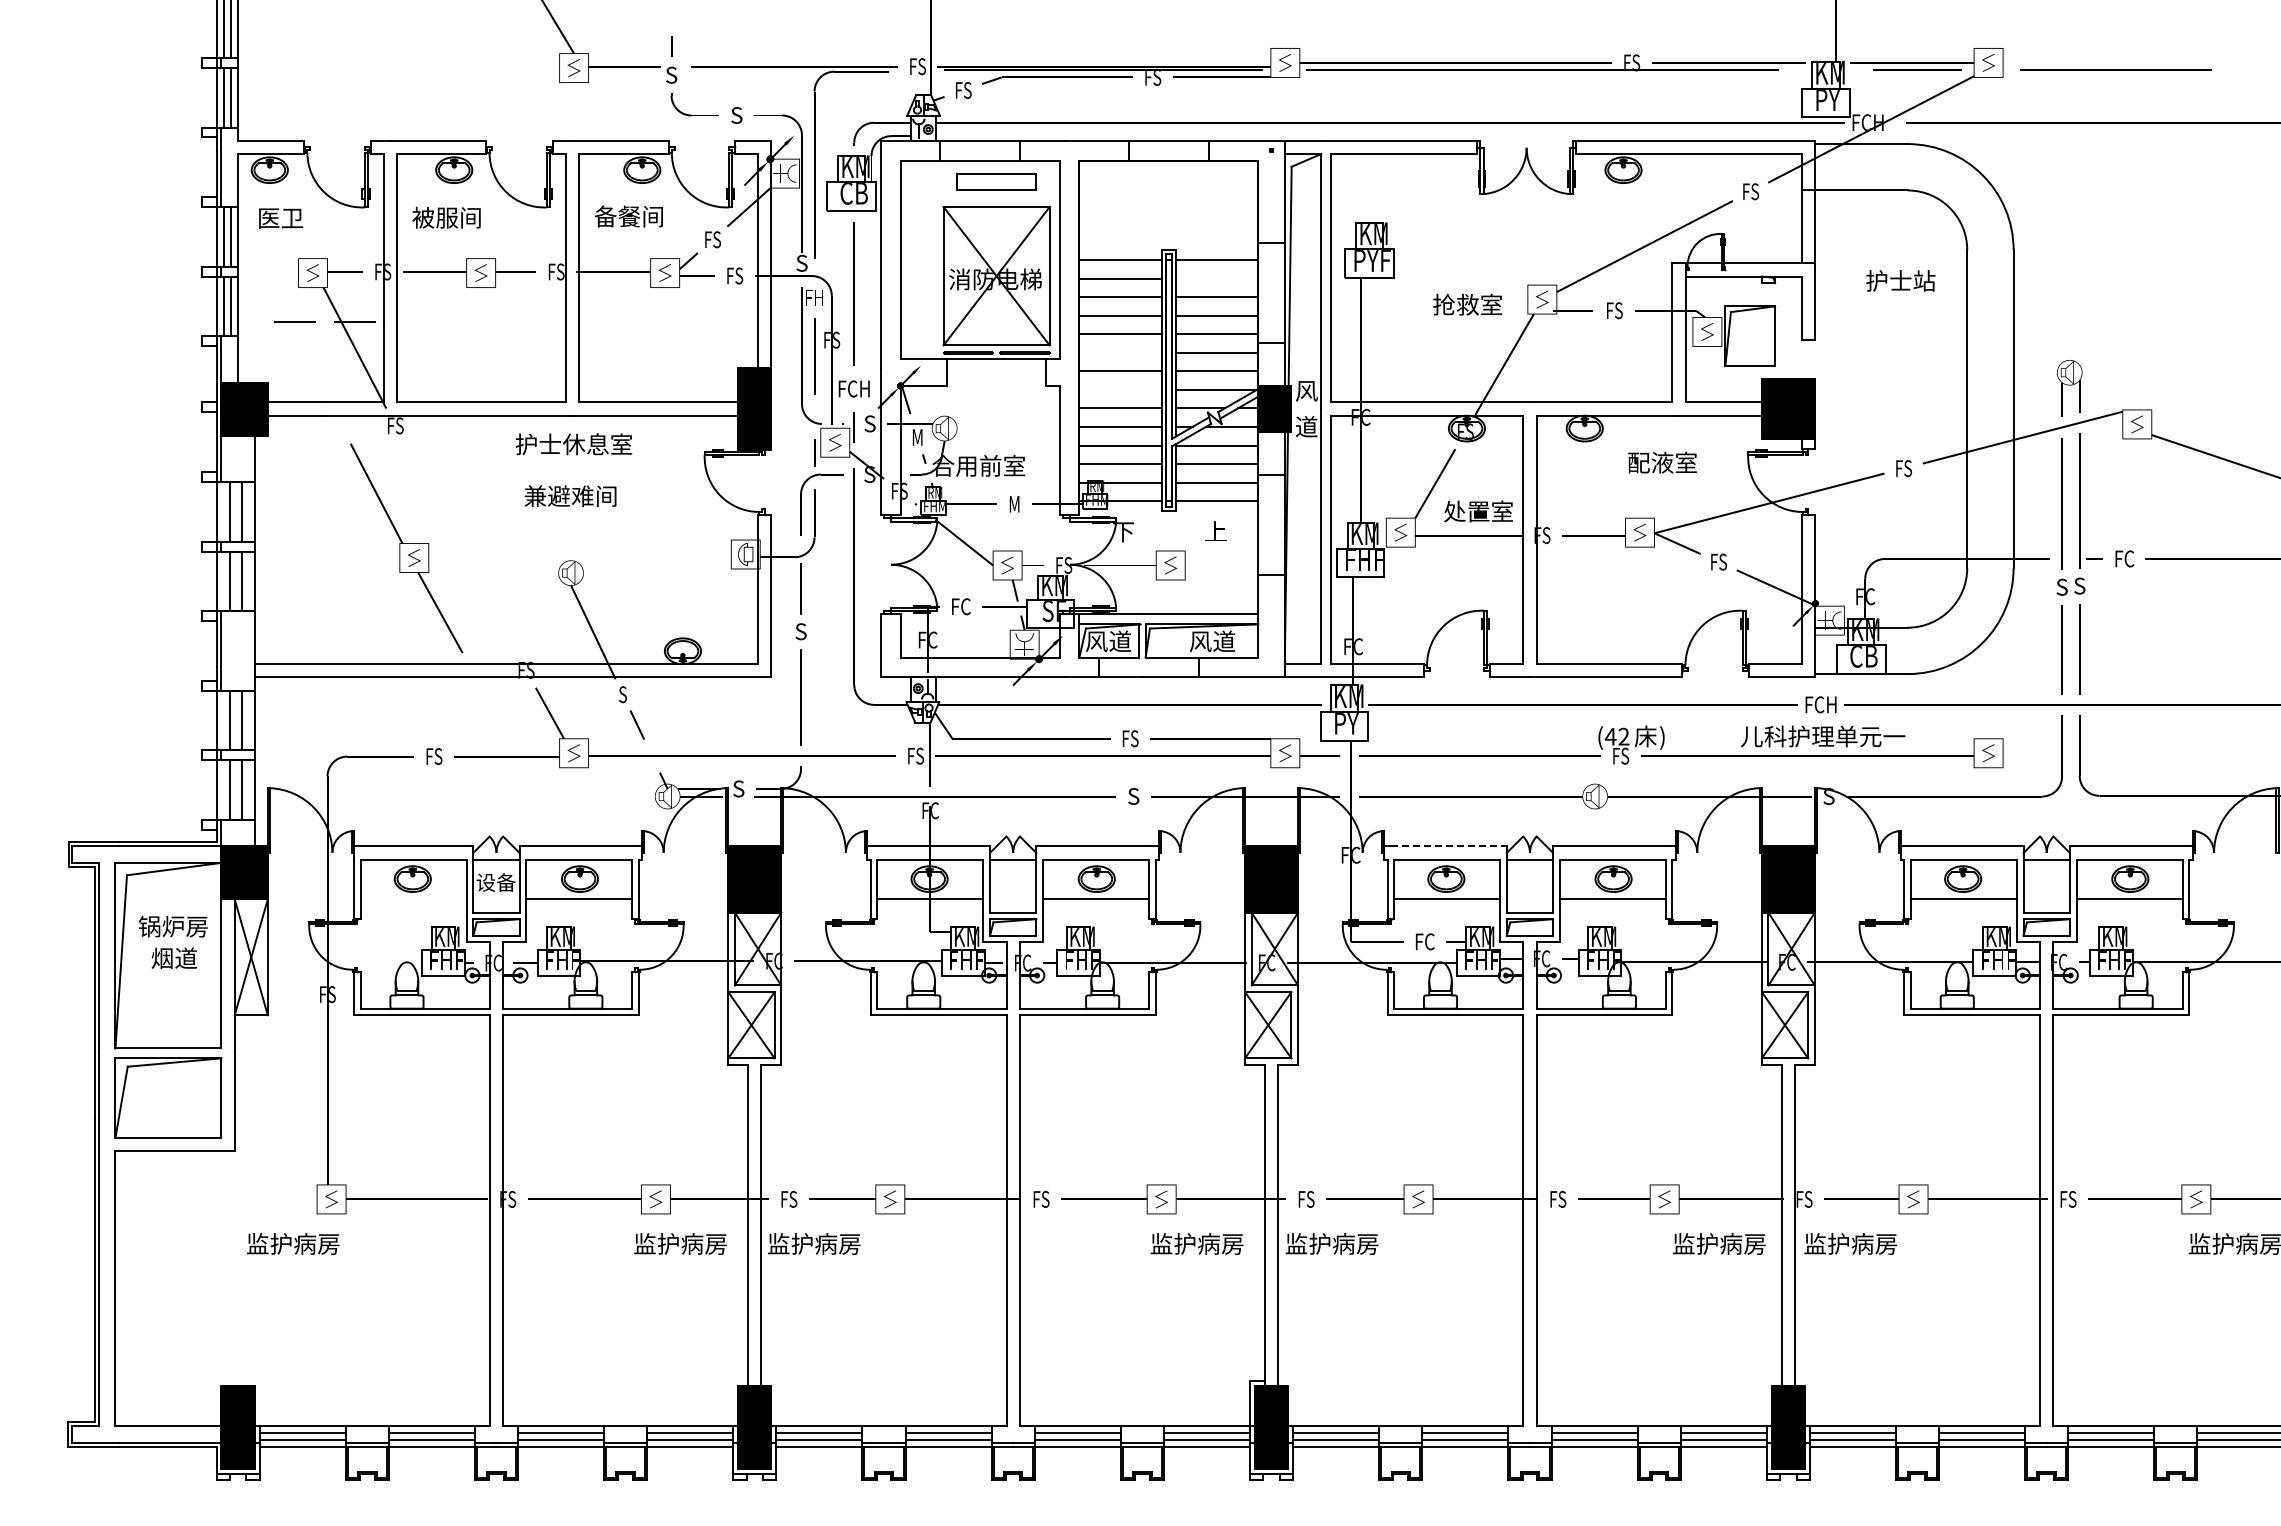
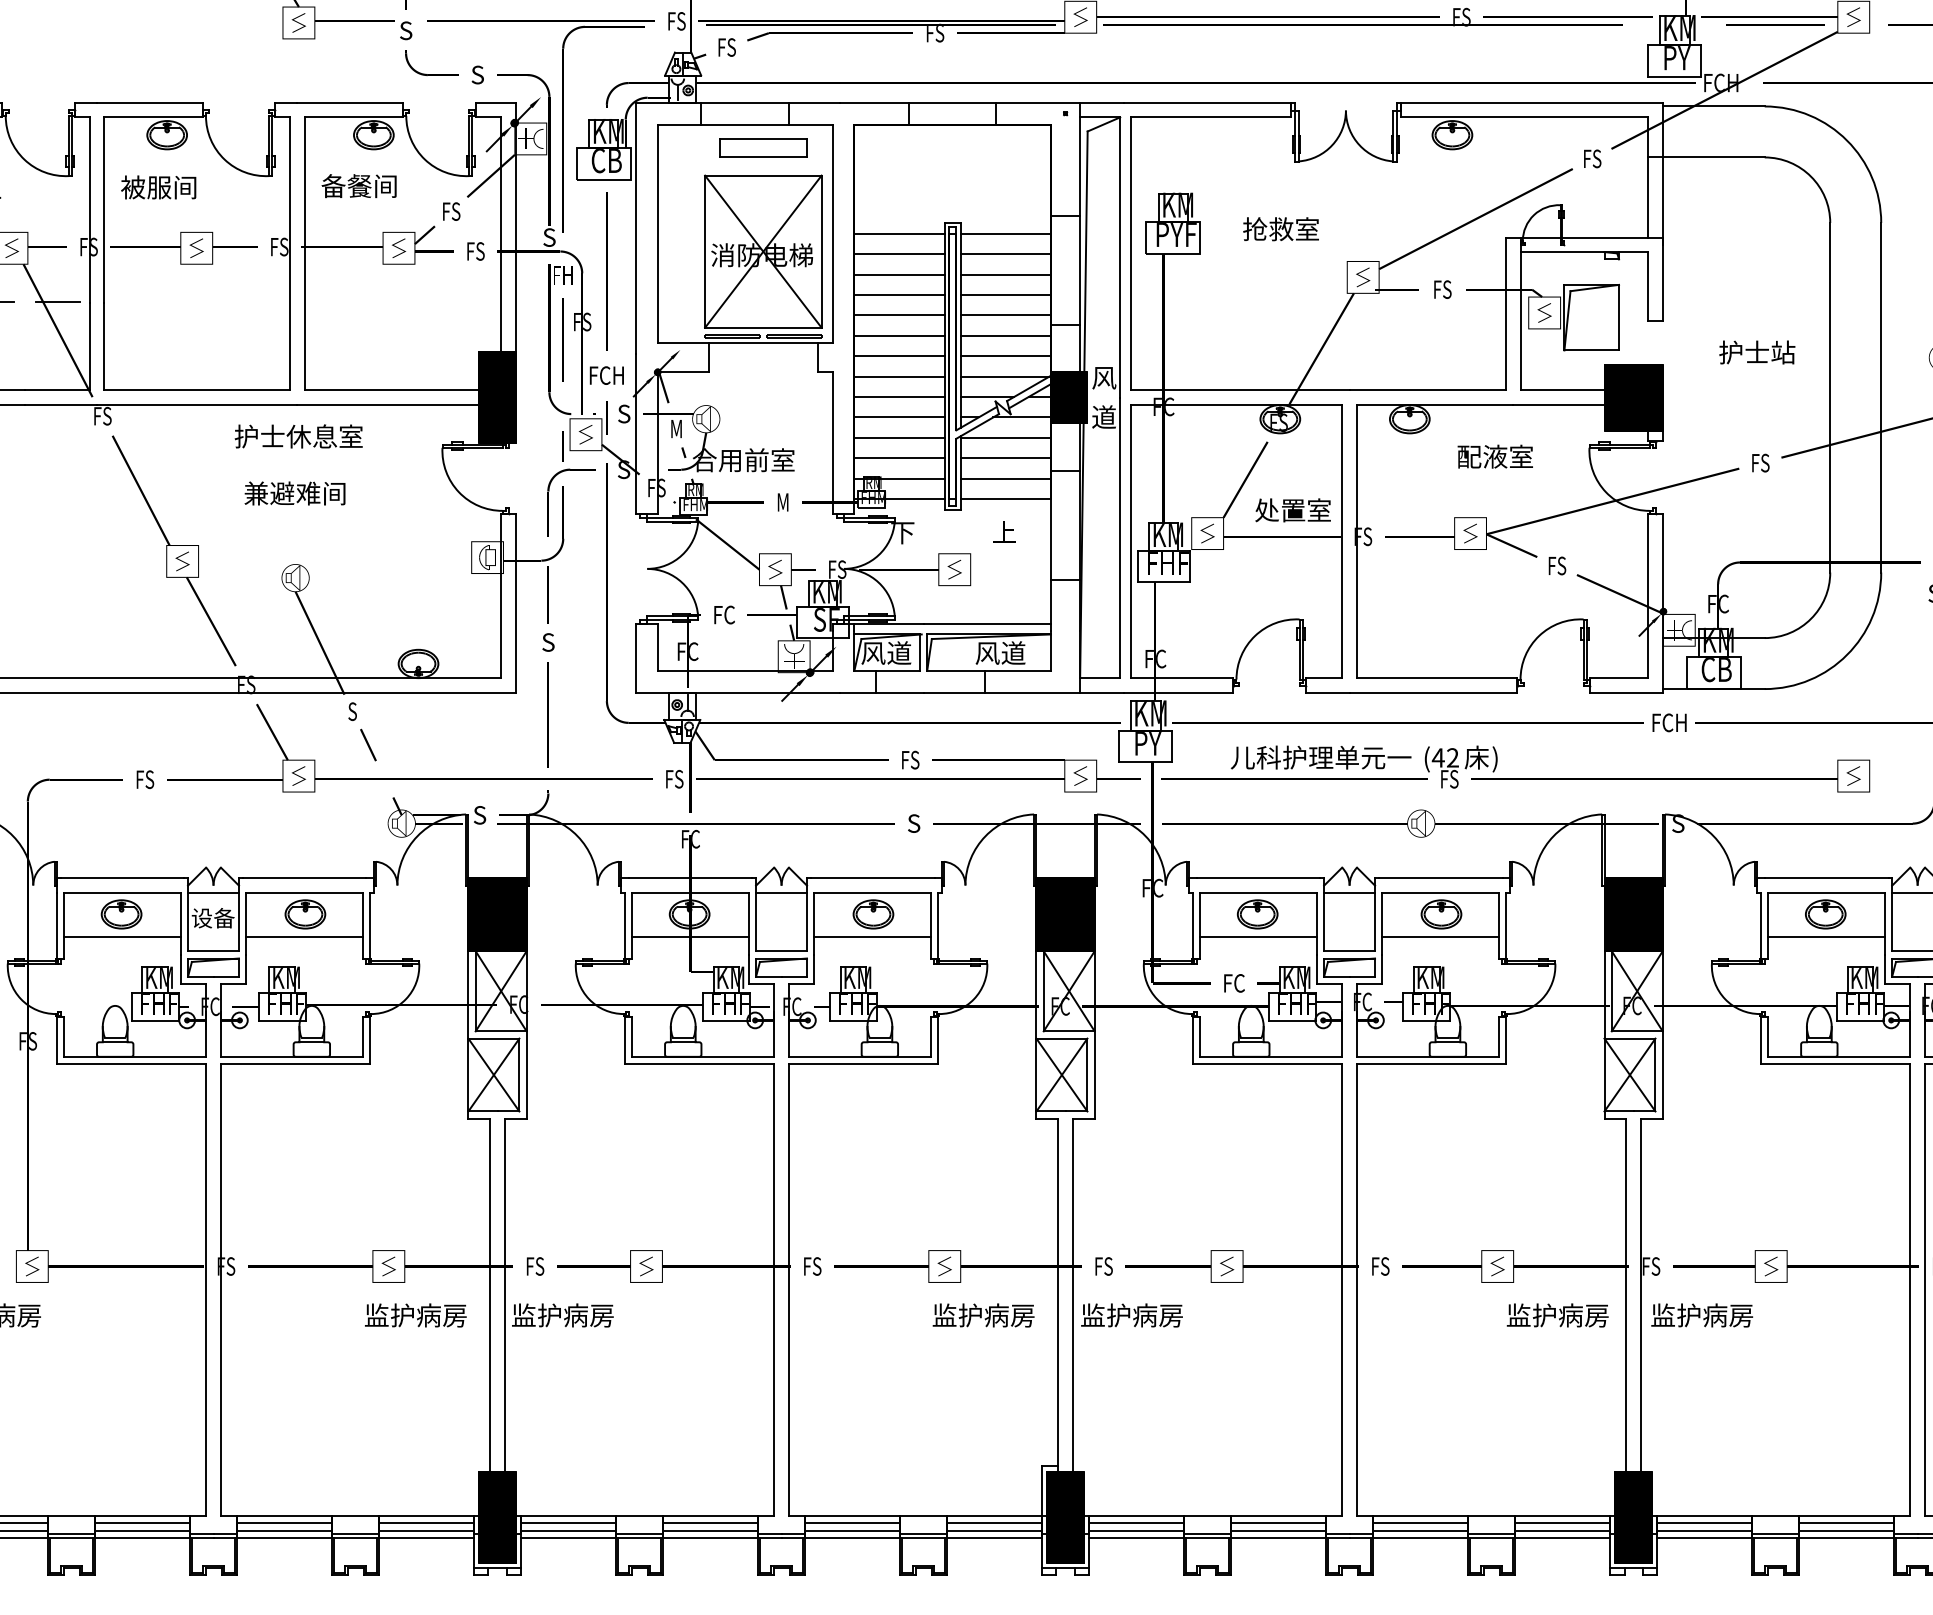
line: (1217, 278) -> (1006, 254), added
text: (1900, 280) -> (1756, 352), moved
text: (1467, 304) -> (1280, 228), moved
line: (1120, 352) -> (899, 335), added
line: (1120, 389) -> (899, 376), added
text: (406, 548) -> (174, 551), moved
text: (1823, 736) -> (1321, 757), moved
line: (1447, 846) -> (1258, 878), dashed -> solid
line: (413, 899) -> (122, 936), added

